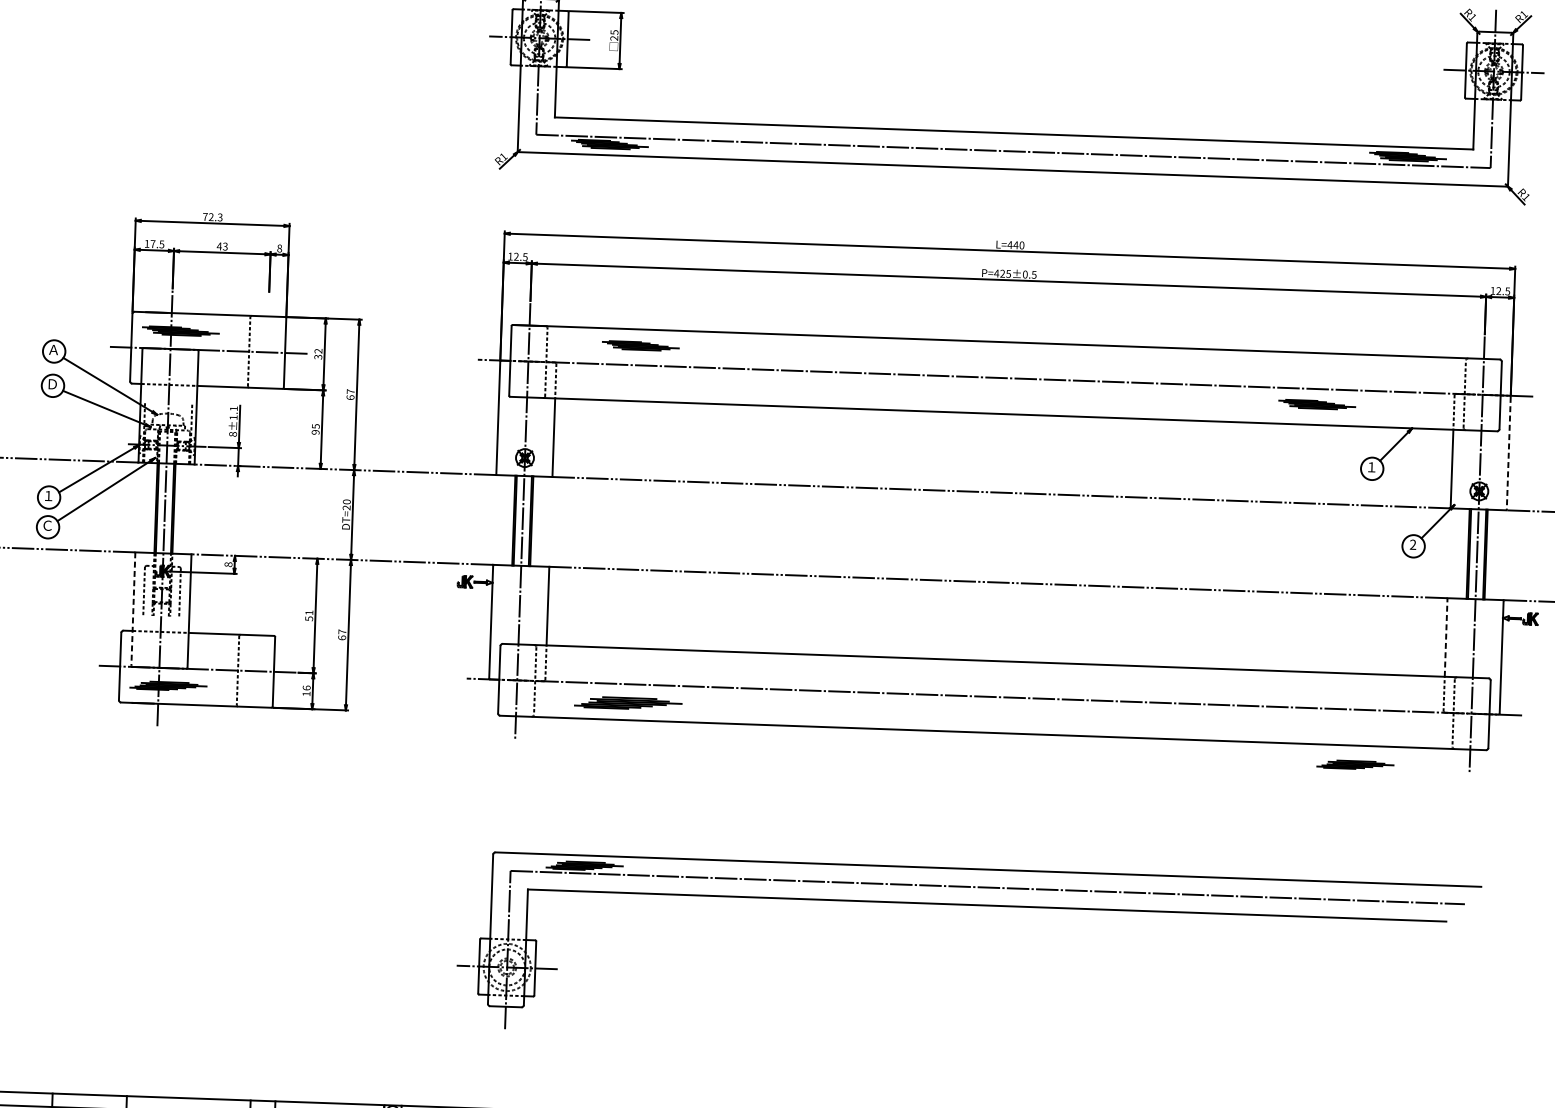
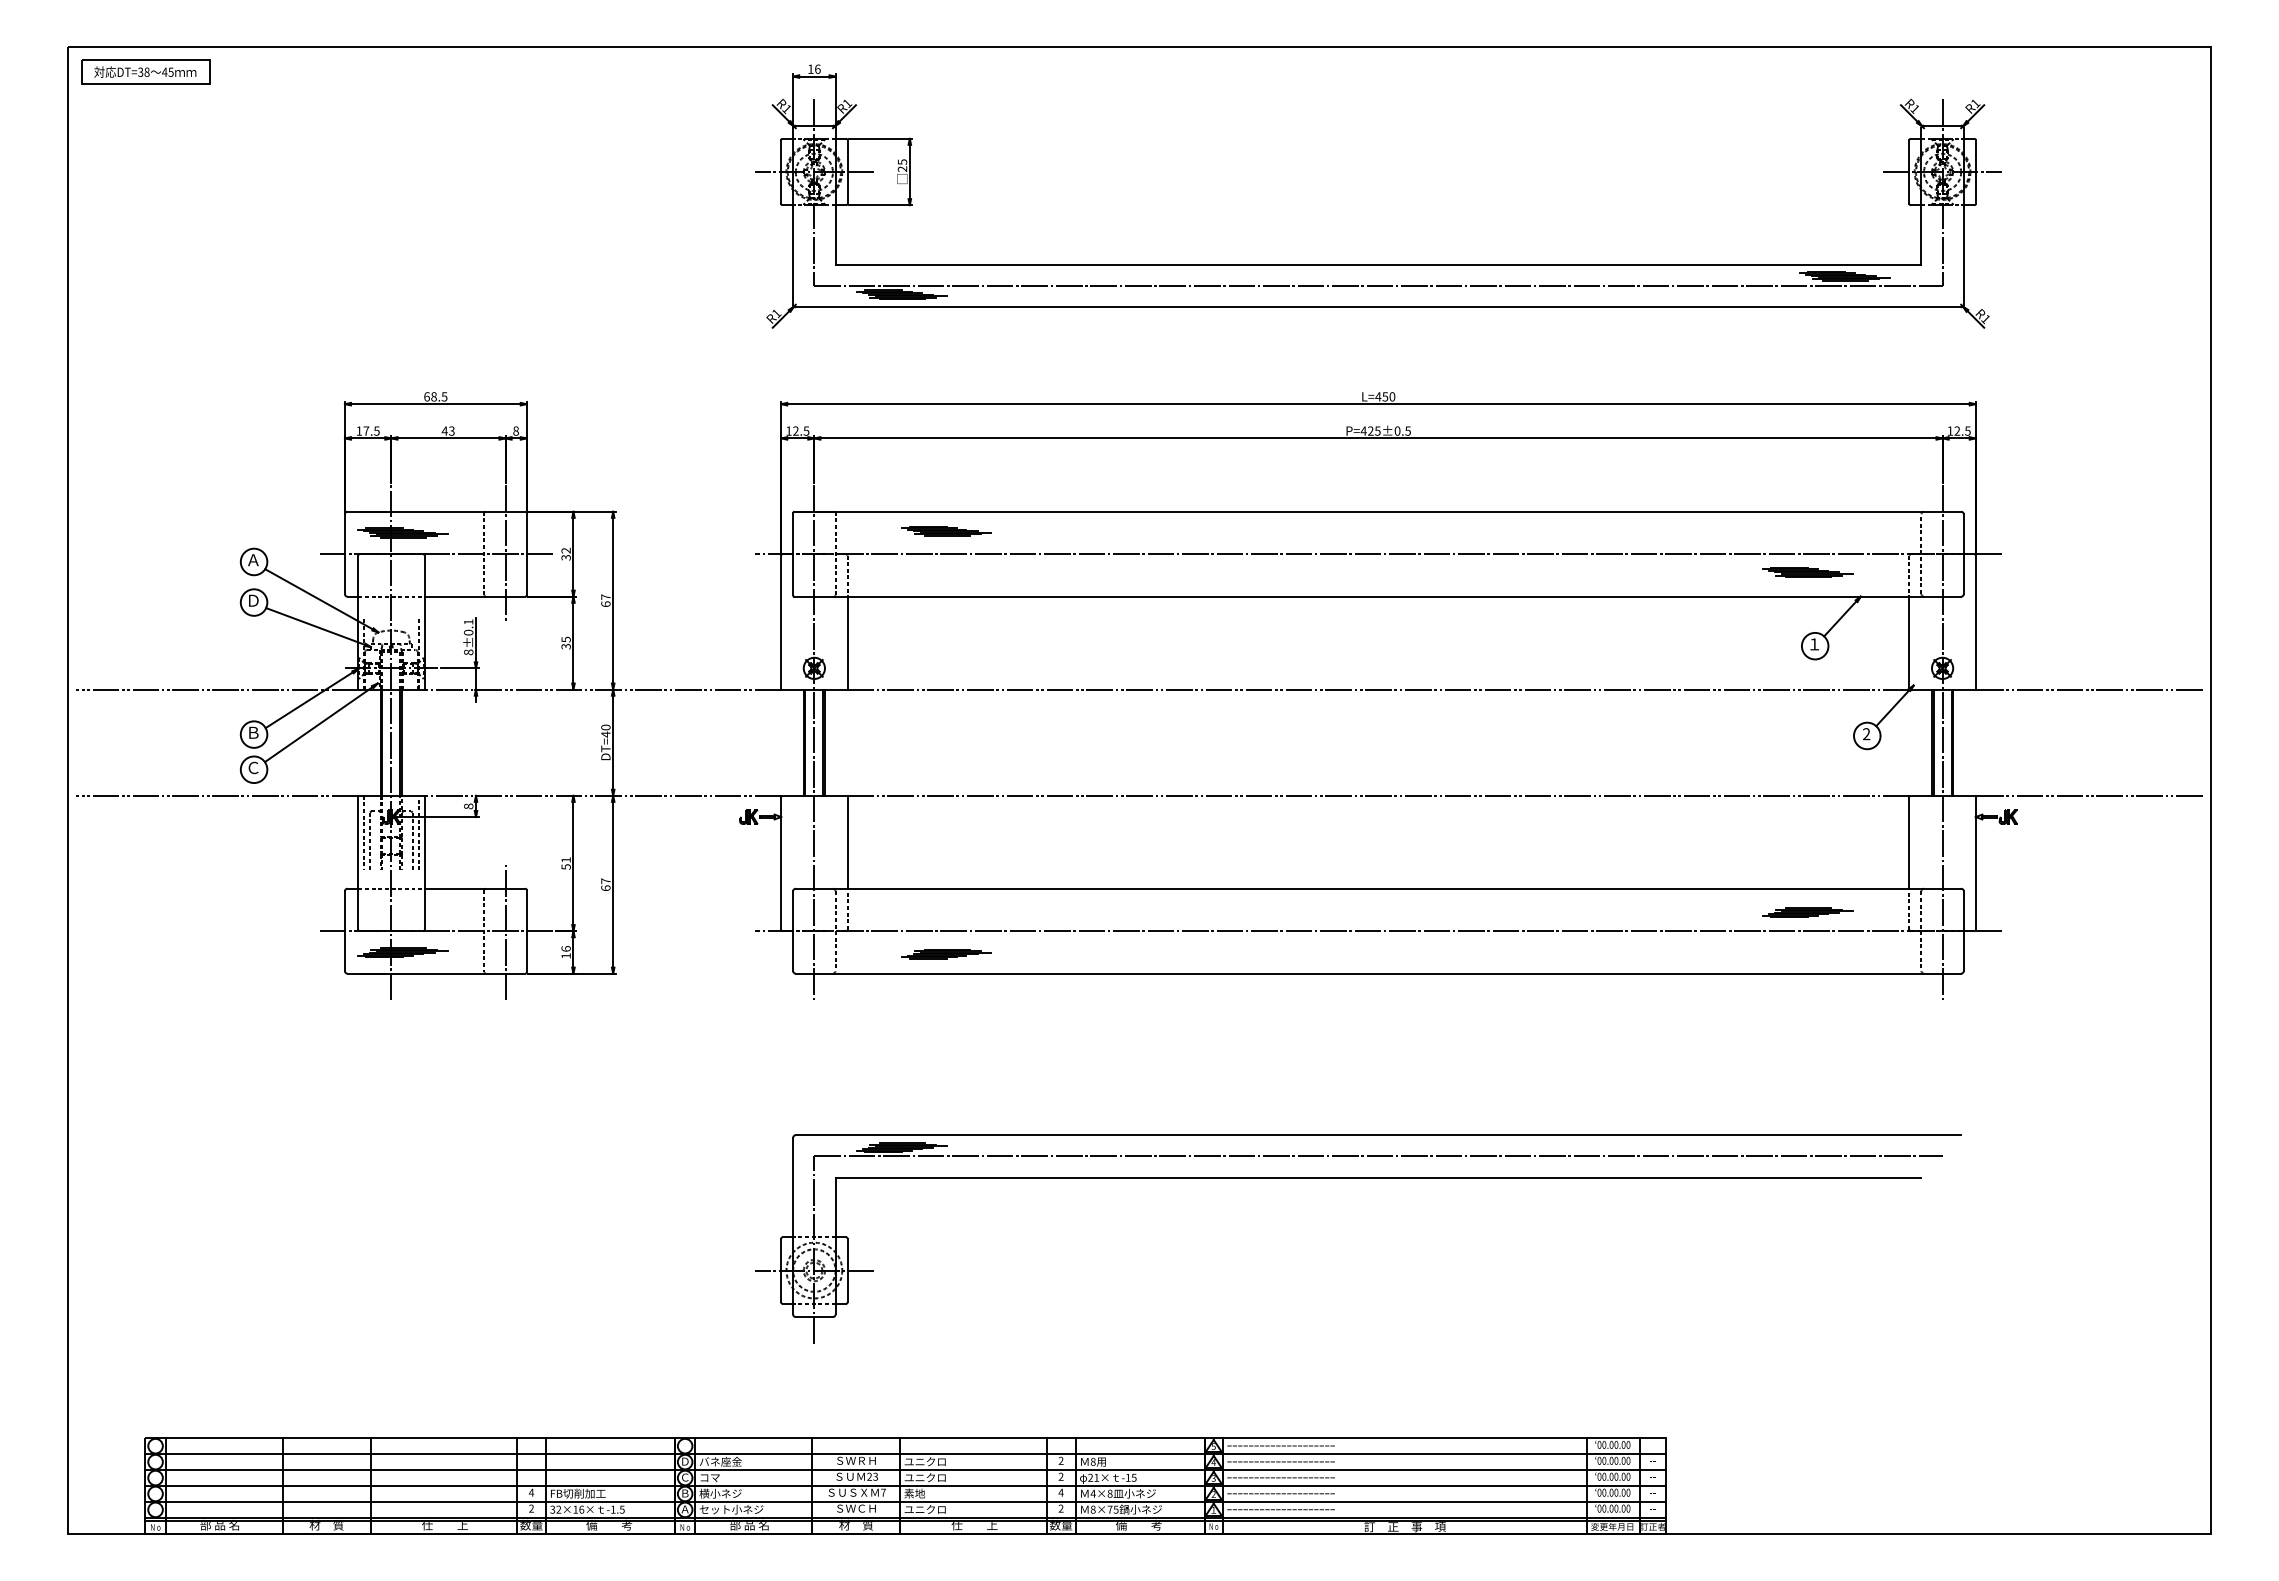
text: (212, 216) -> (435, 396), 72.3 -> 68.5
text: (1016, 244) -> (1385, 396), L=440 -> L=450
line: (267, 352) -> (505, 554), added
part: (1317, 404) -> (1807, 572), moved
text: (233, 417) -> (468, 632), 8±1.1 -> 8±0.1
text: (315, 432) -> (565, 646), 95 -> 35
line: (1508, 454) -> (1975, 623), dashed -> solid
text: (48, 495) -> (253, 732), １ -> Ｂ
text: (346, 507) -> (605, 734), DT=20 -> DT=40
line: (138, 583) -> (363, 832), added
line: (186, 585) -> (419, 832), added
line: (133, 609) -> (358, 863), dashed -> solid
line: (1446, 636) -> (1909, 841), dashed -> solid
line: (255, 671) -> (505, 931), added
part: (628, 703) -> (946, 954), size x0.71
part: (1355, 764) -> (1807, 912), moved

